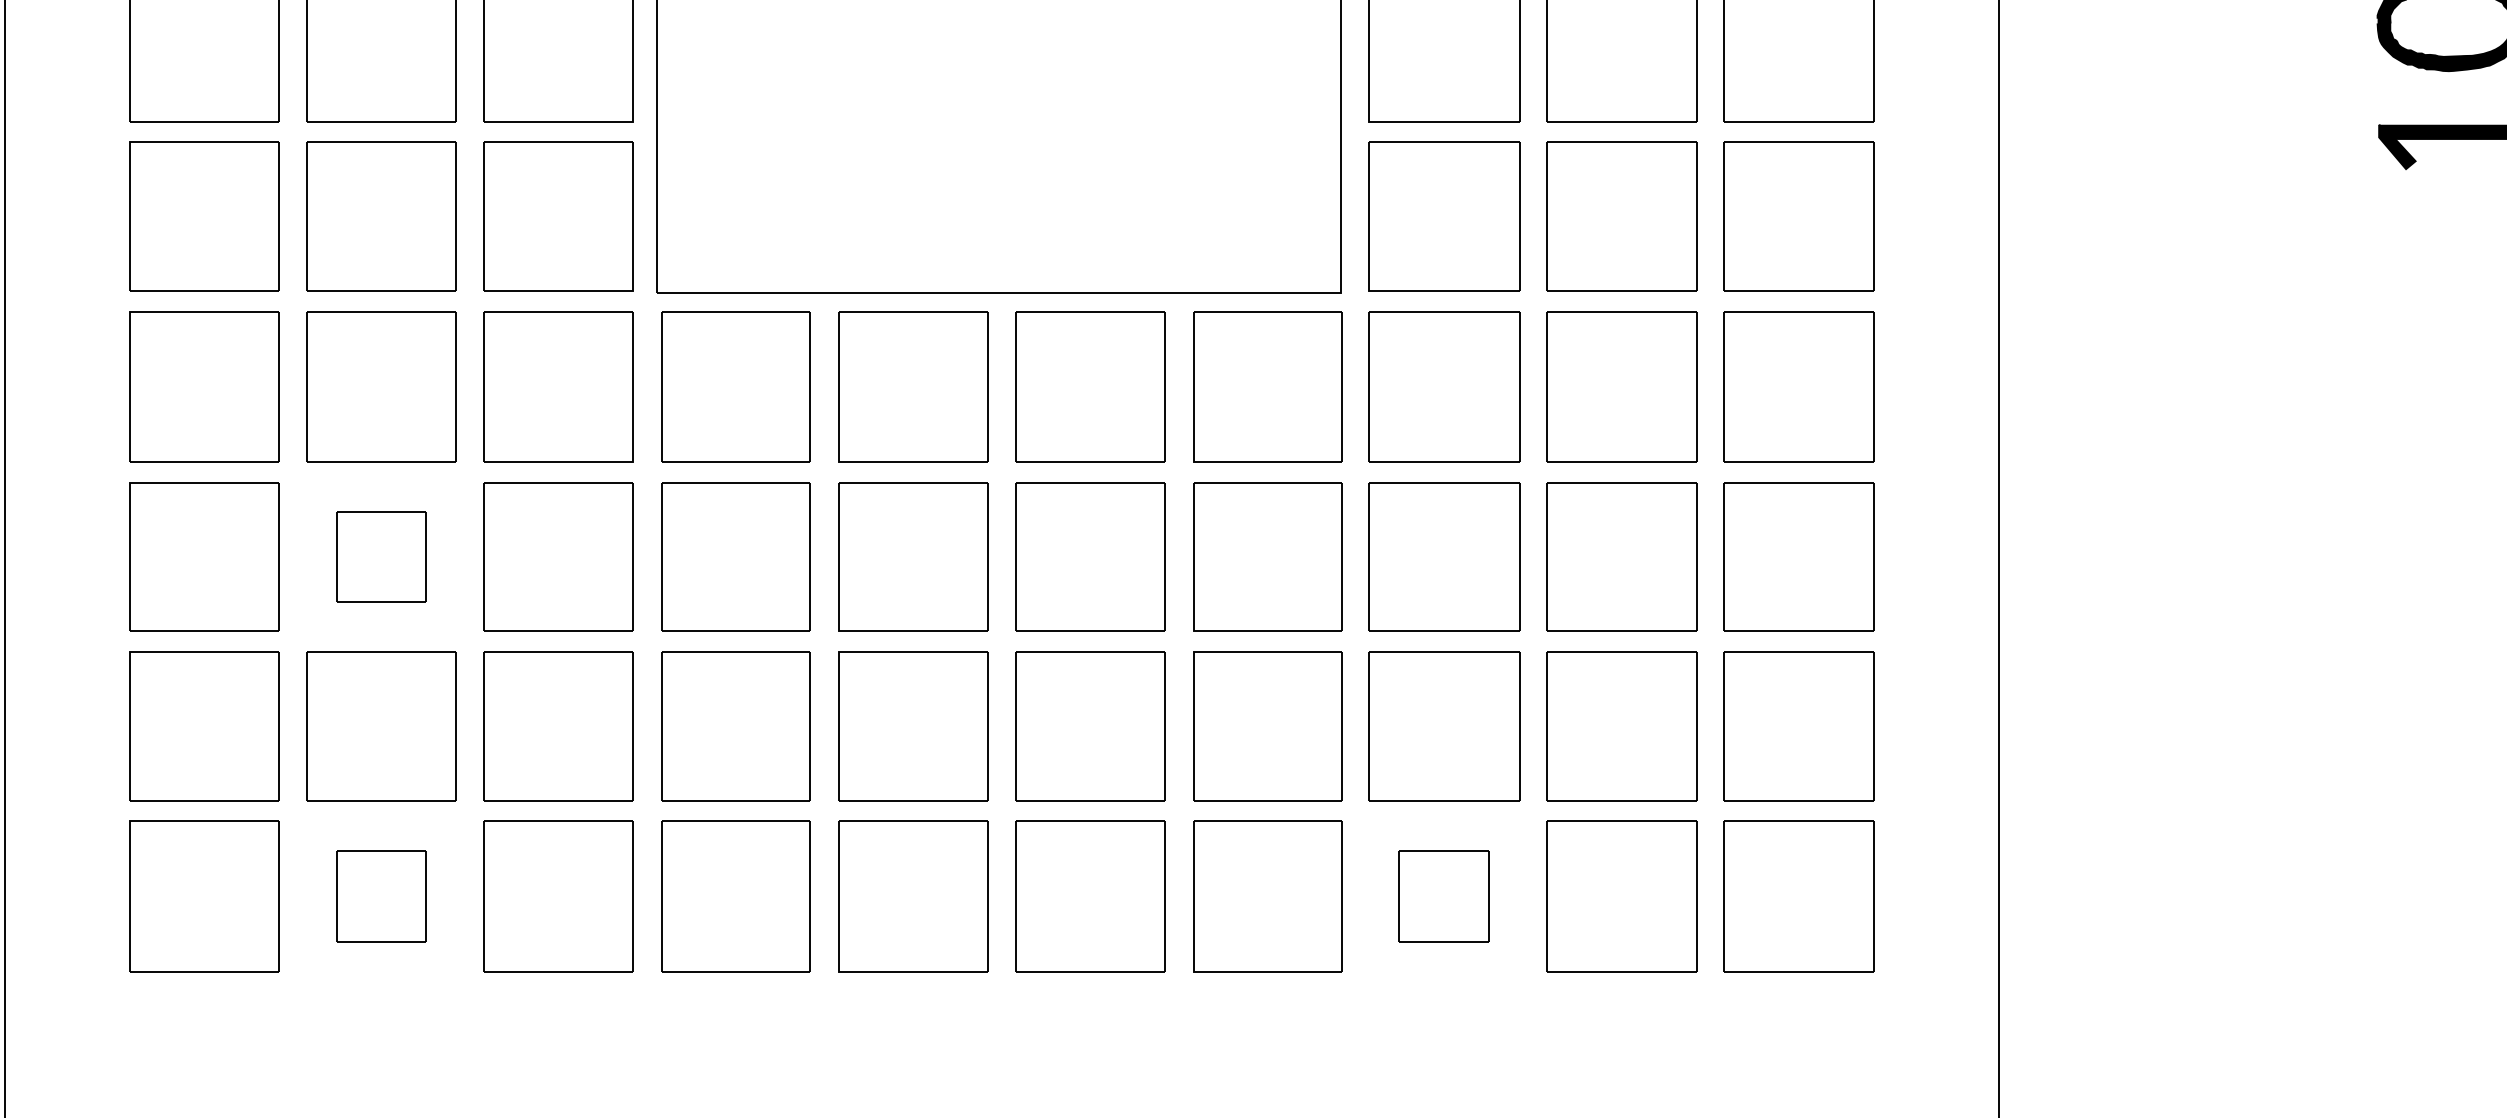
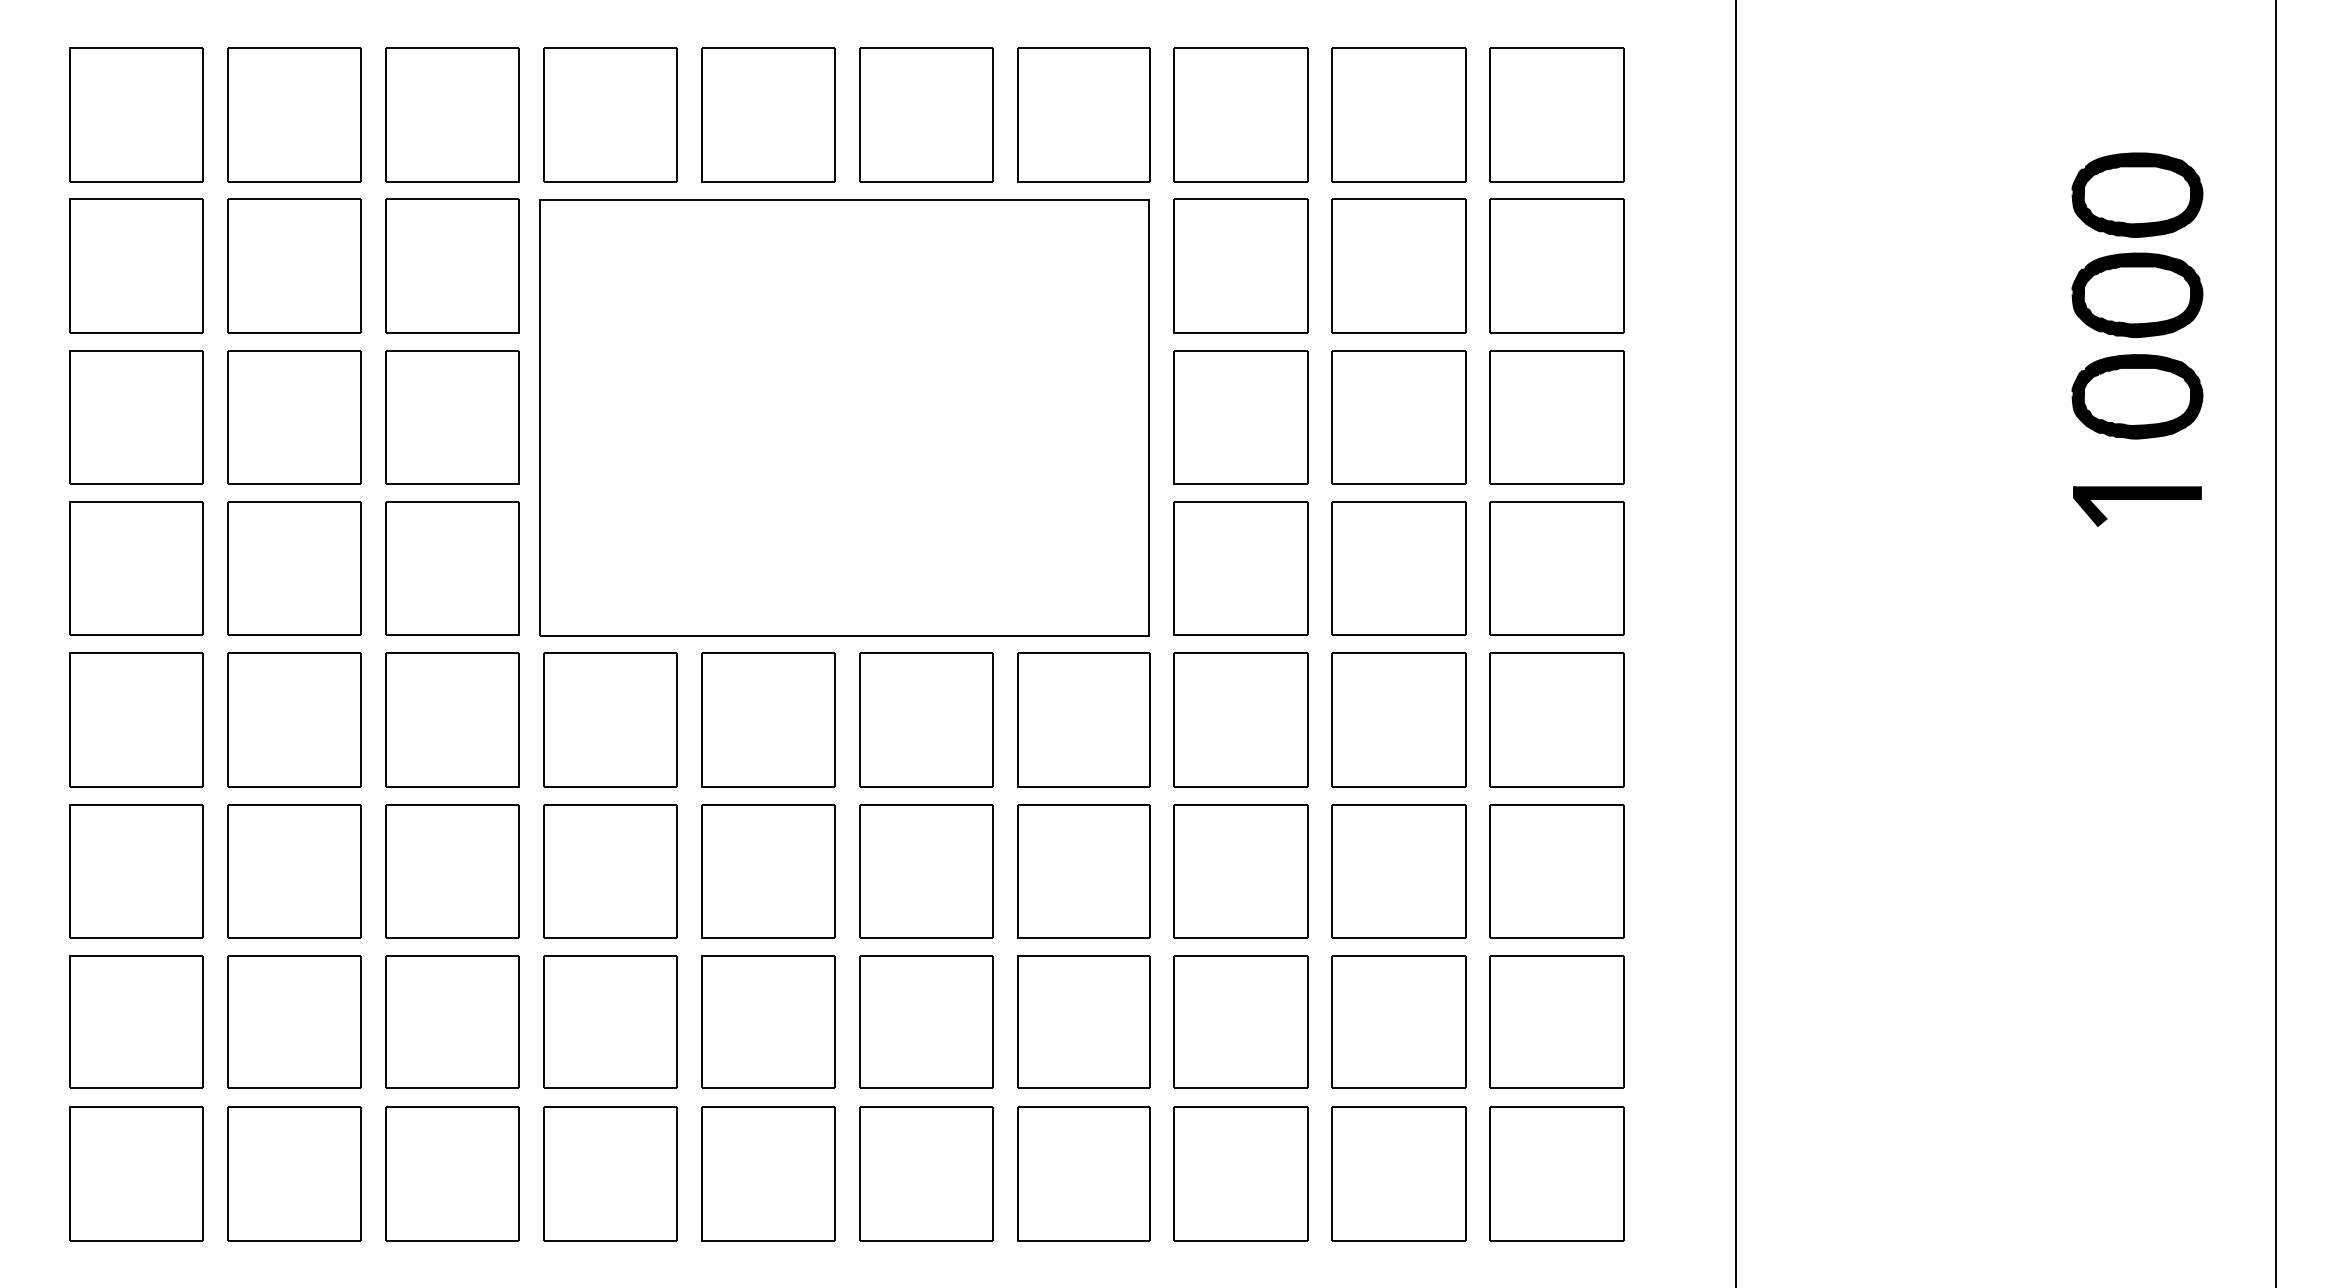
part: (381, 557) -> (294, 871), size x1.67
part: (381, 896) -> (294, 1173), size x1.67
part: (1443, 896) -> (1240, 1173), size x1.67

